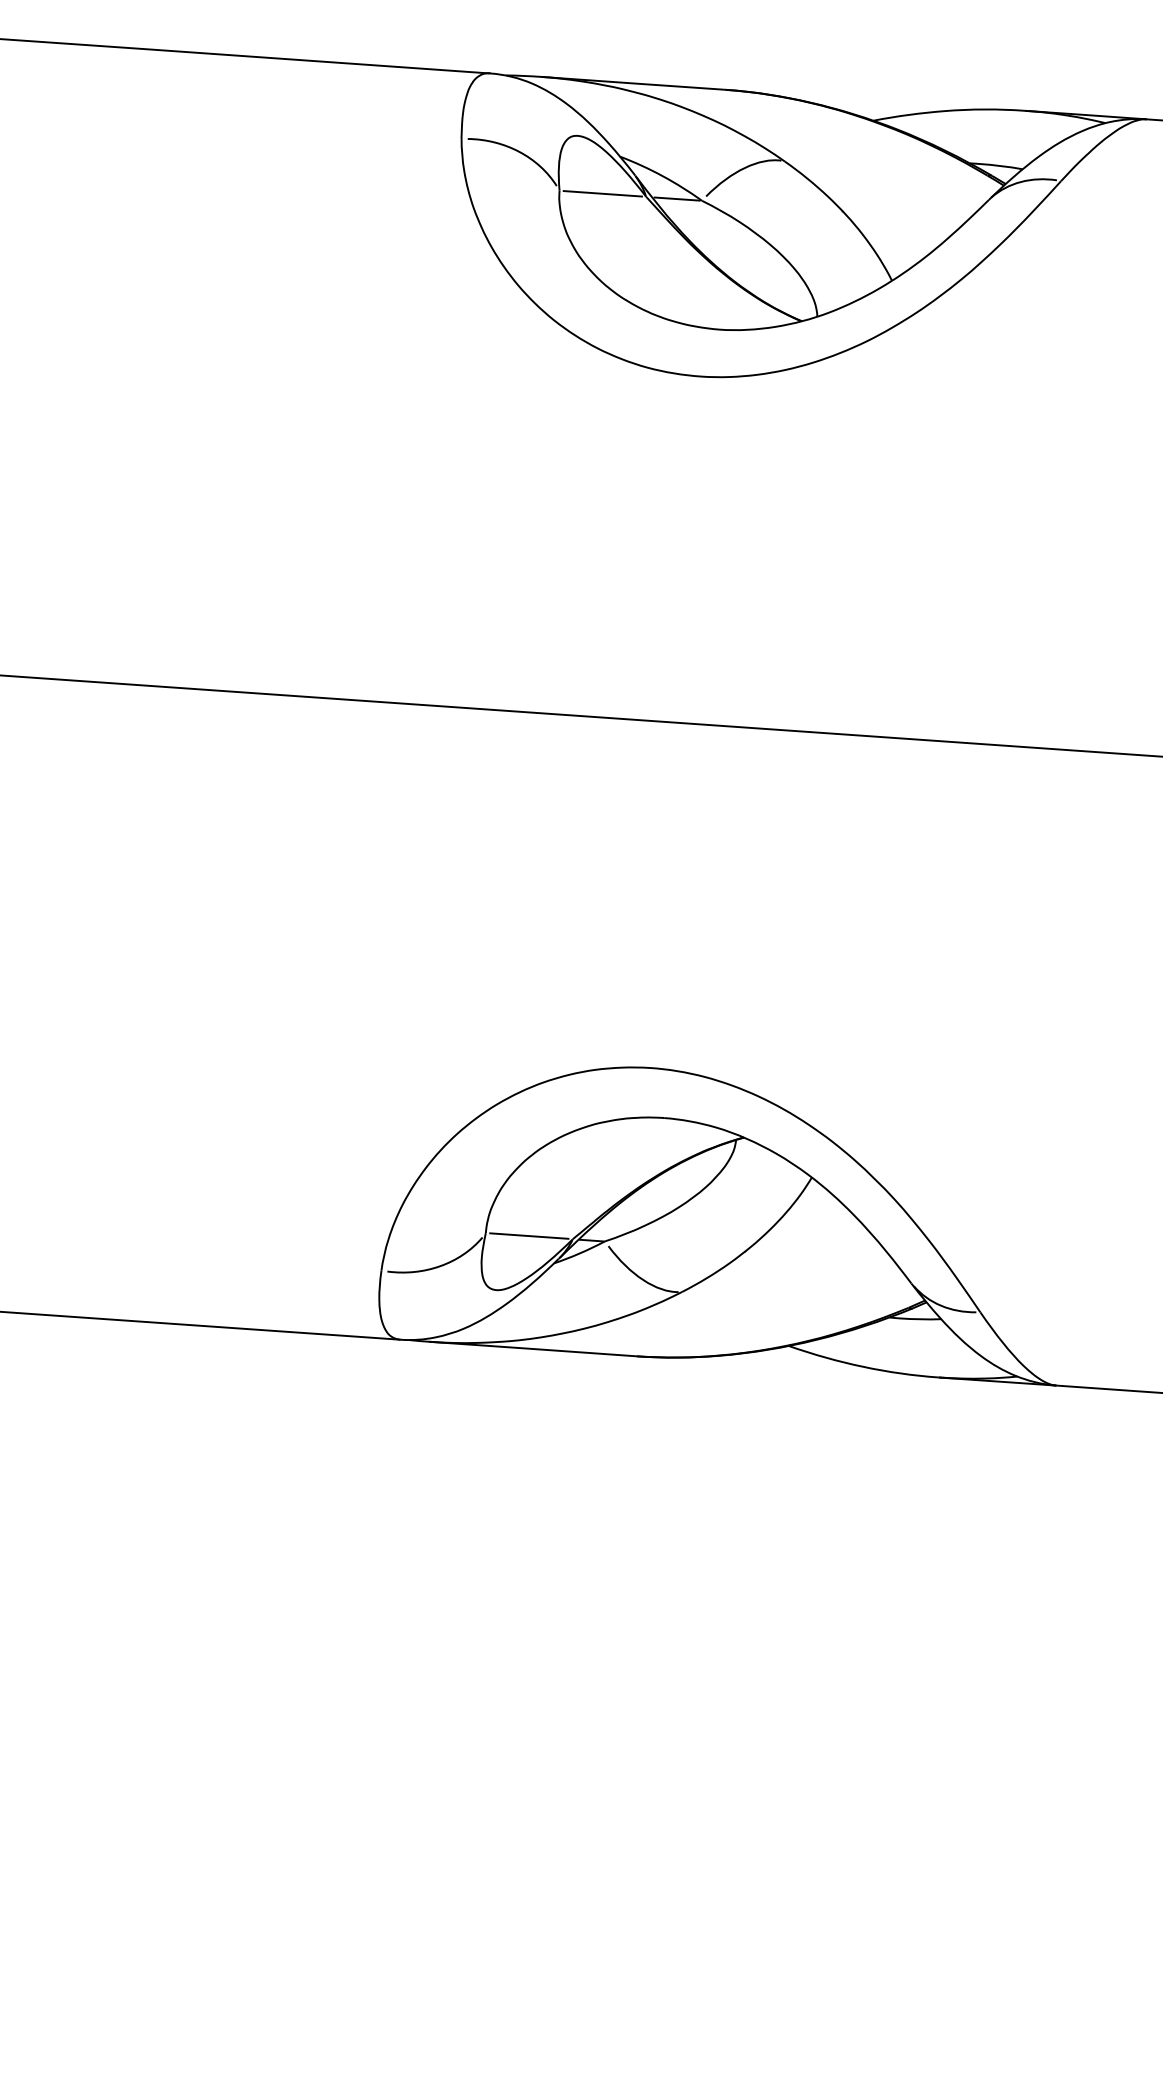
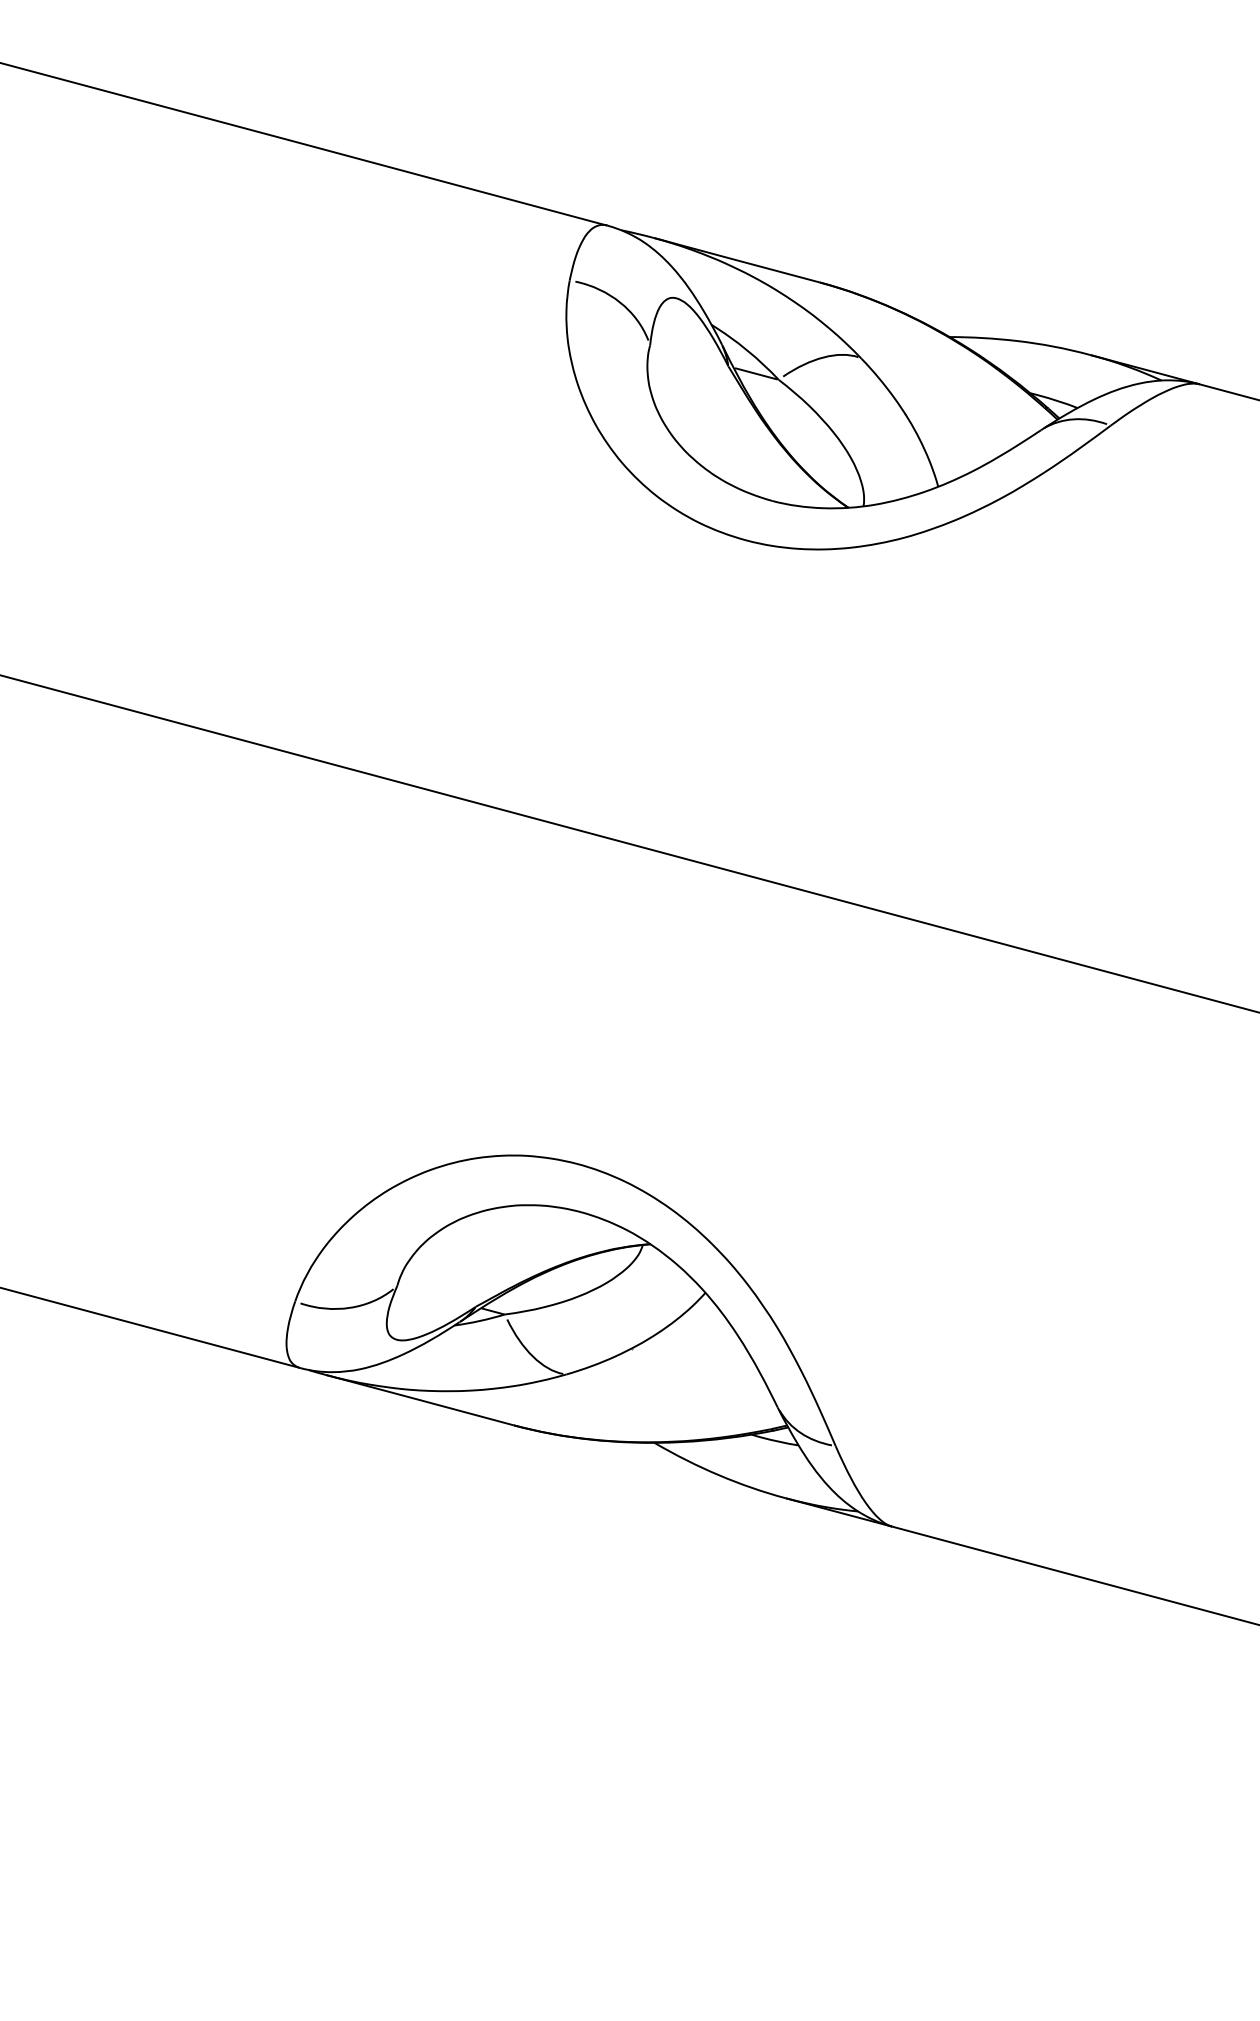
line: (602, 193) -> (688, 355), removed
line: (529, 1235) -> (436, 1295), removed

